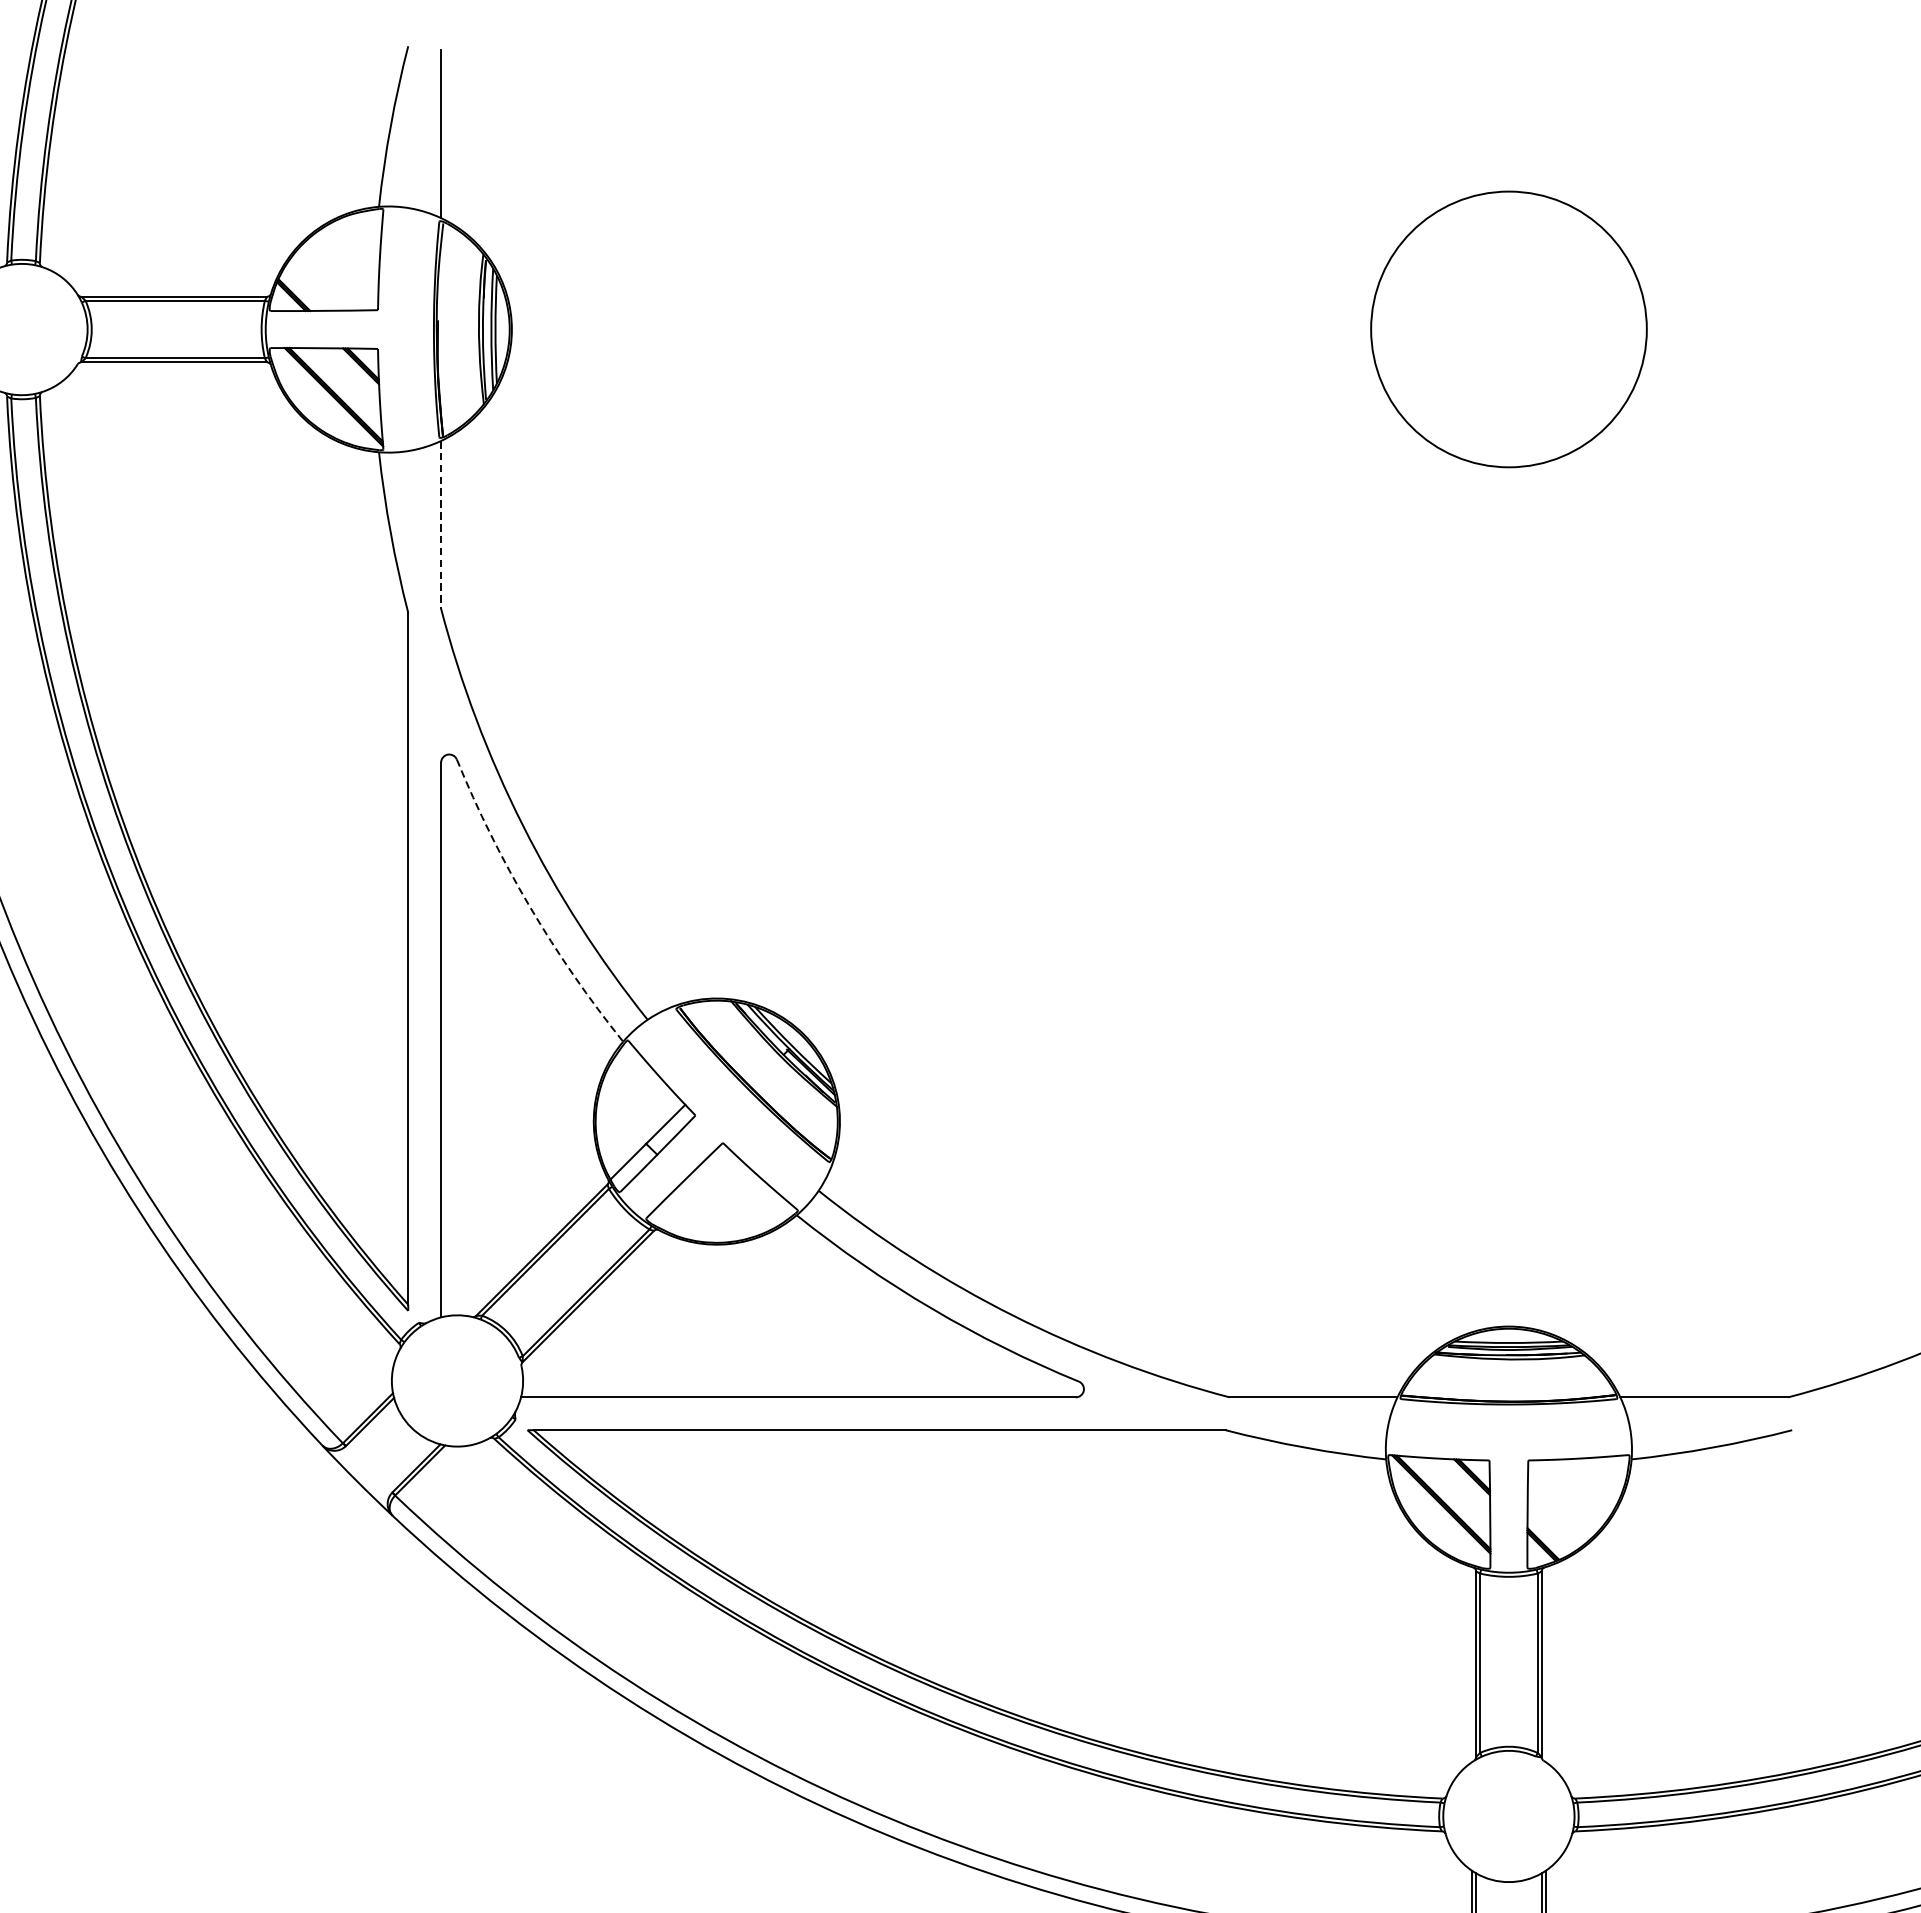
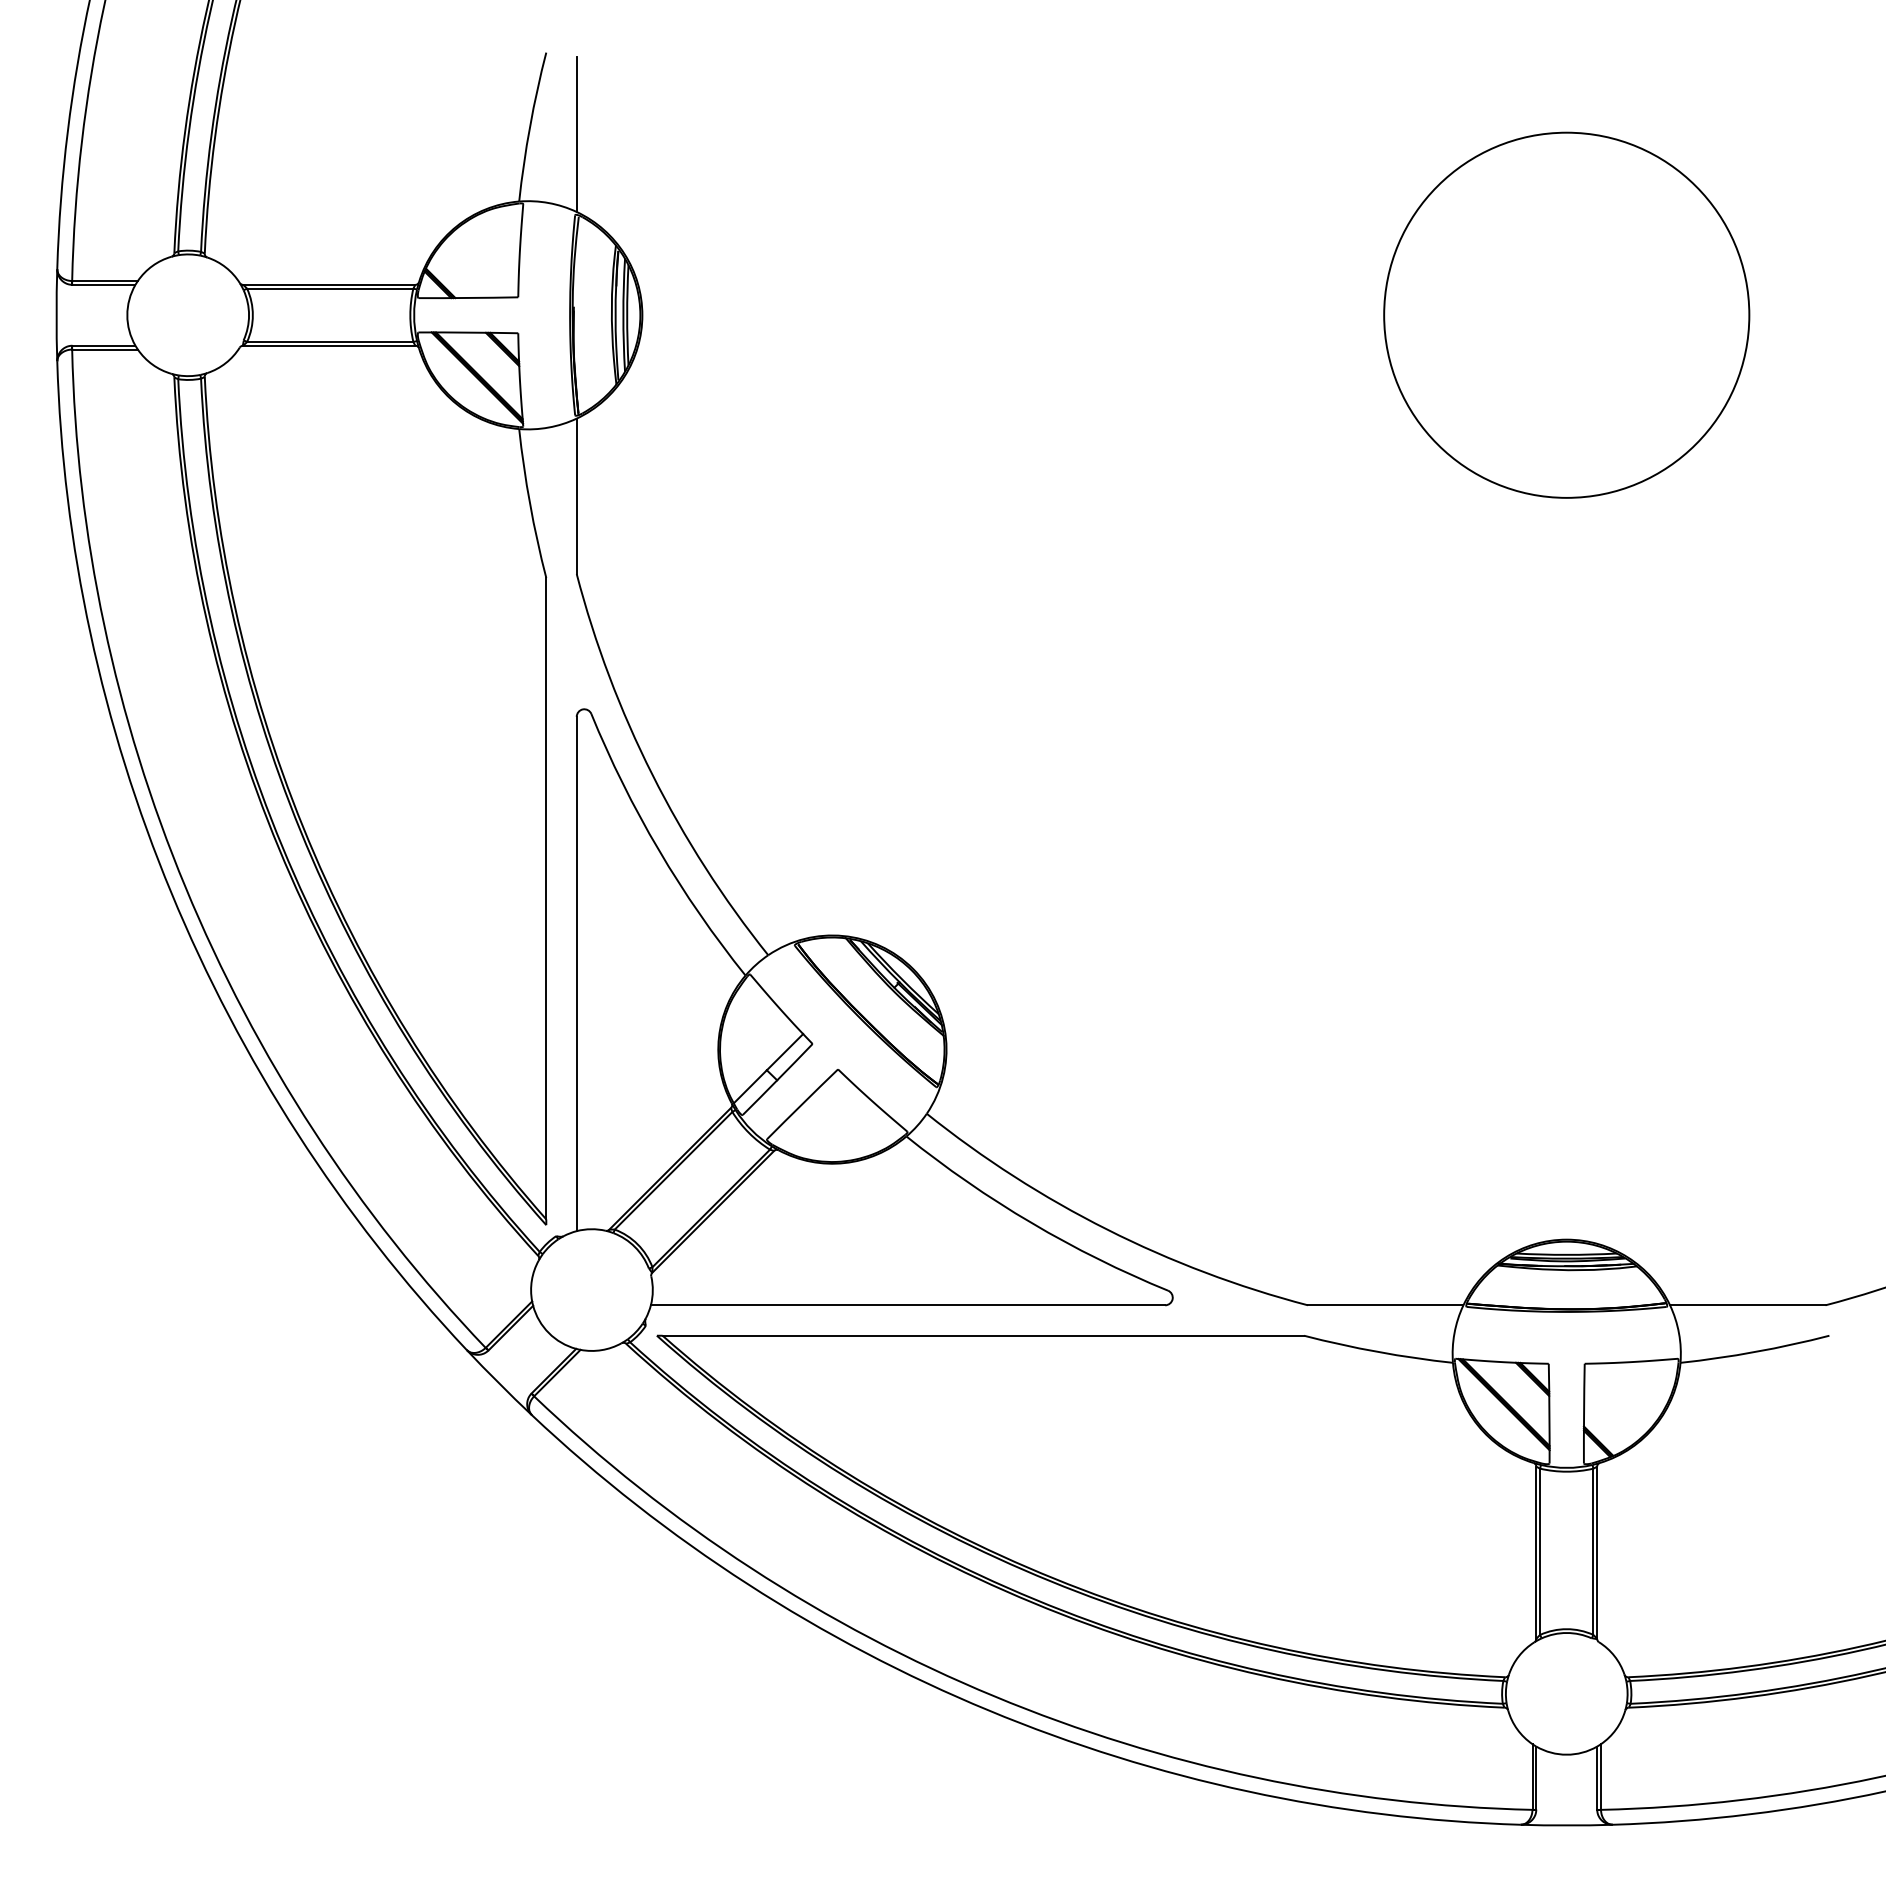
circle: (1508, 328) -> (1566, 314), size x1.43
line: (440, 525) -> (576, 496), dashed -> solid
arc: (530, 906) -> (659, 850), dashed -> solid

